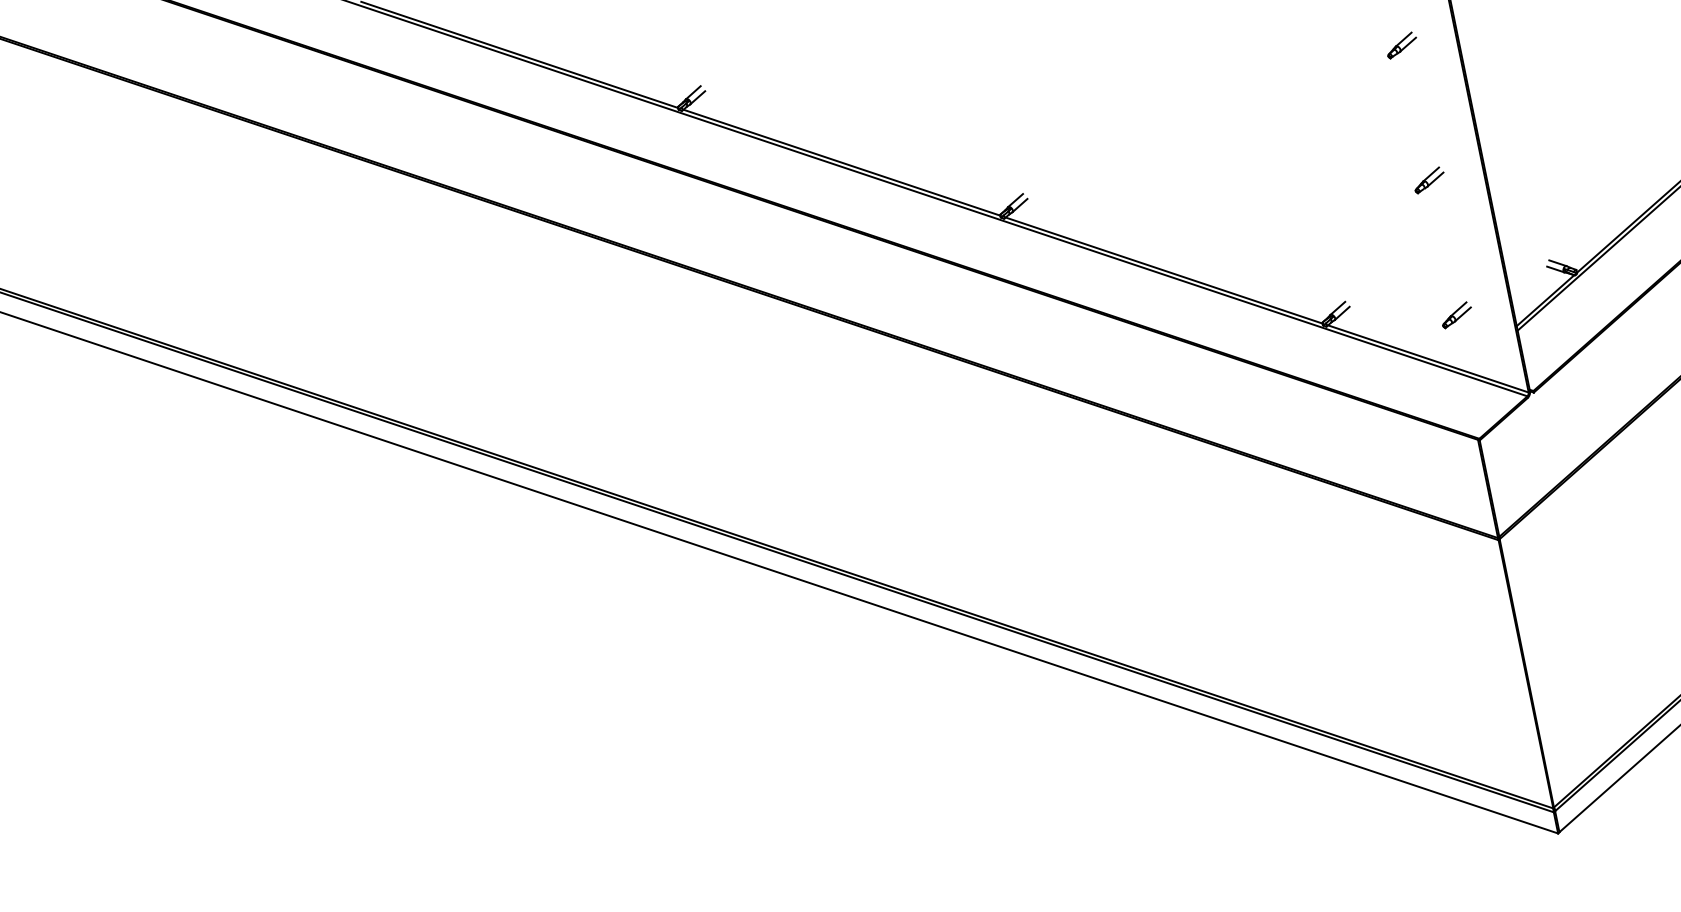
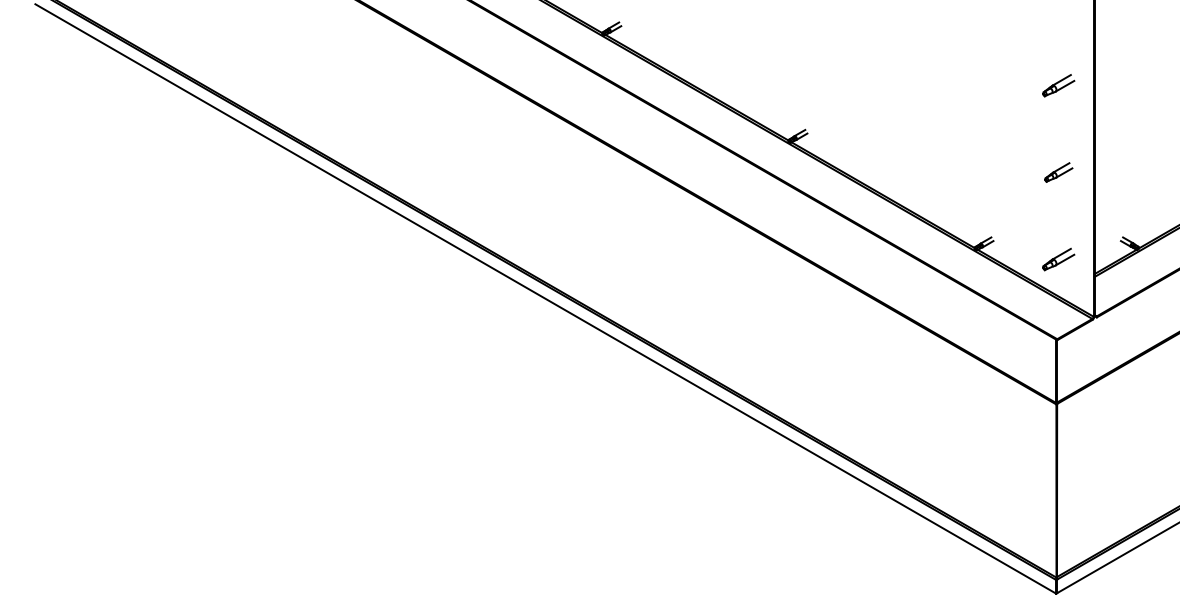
part: (1401, 45) -> (1058, 85), size x1.6
part: (1428, 180) -> (1058, 172), size x1.4
part: (1456, 314) -> (1058, 259), size x1.6

